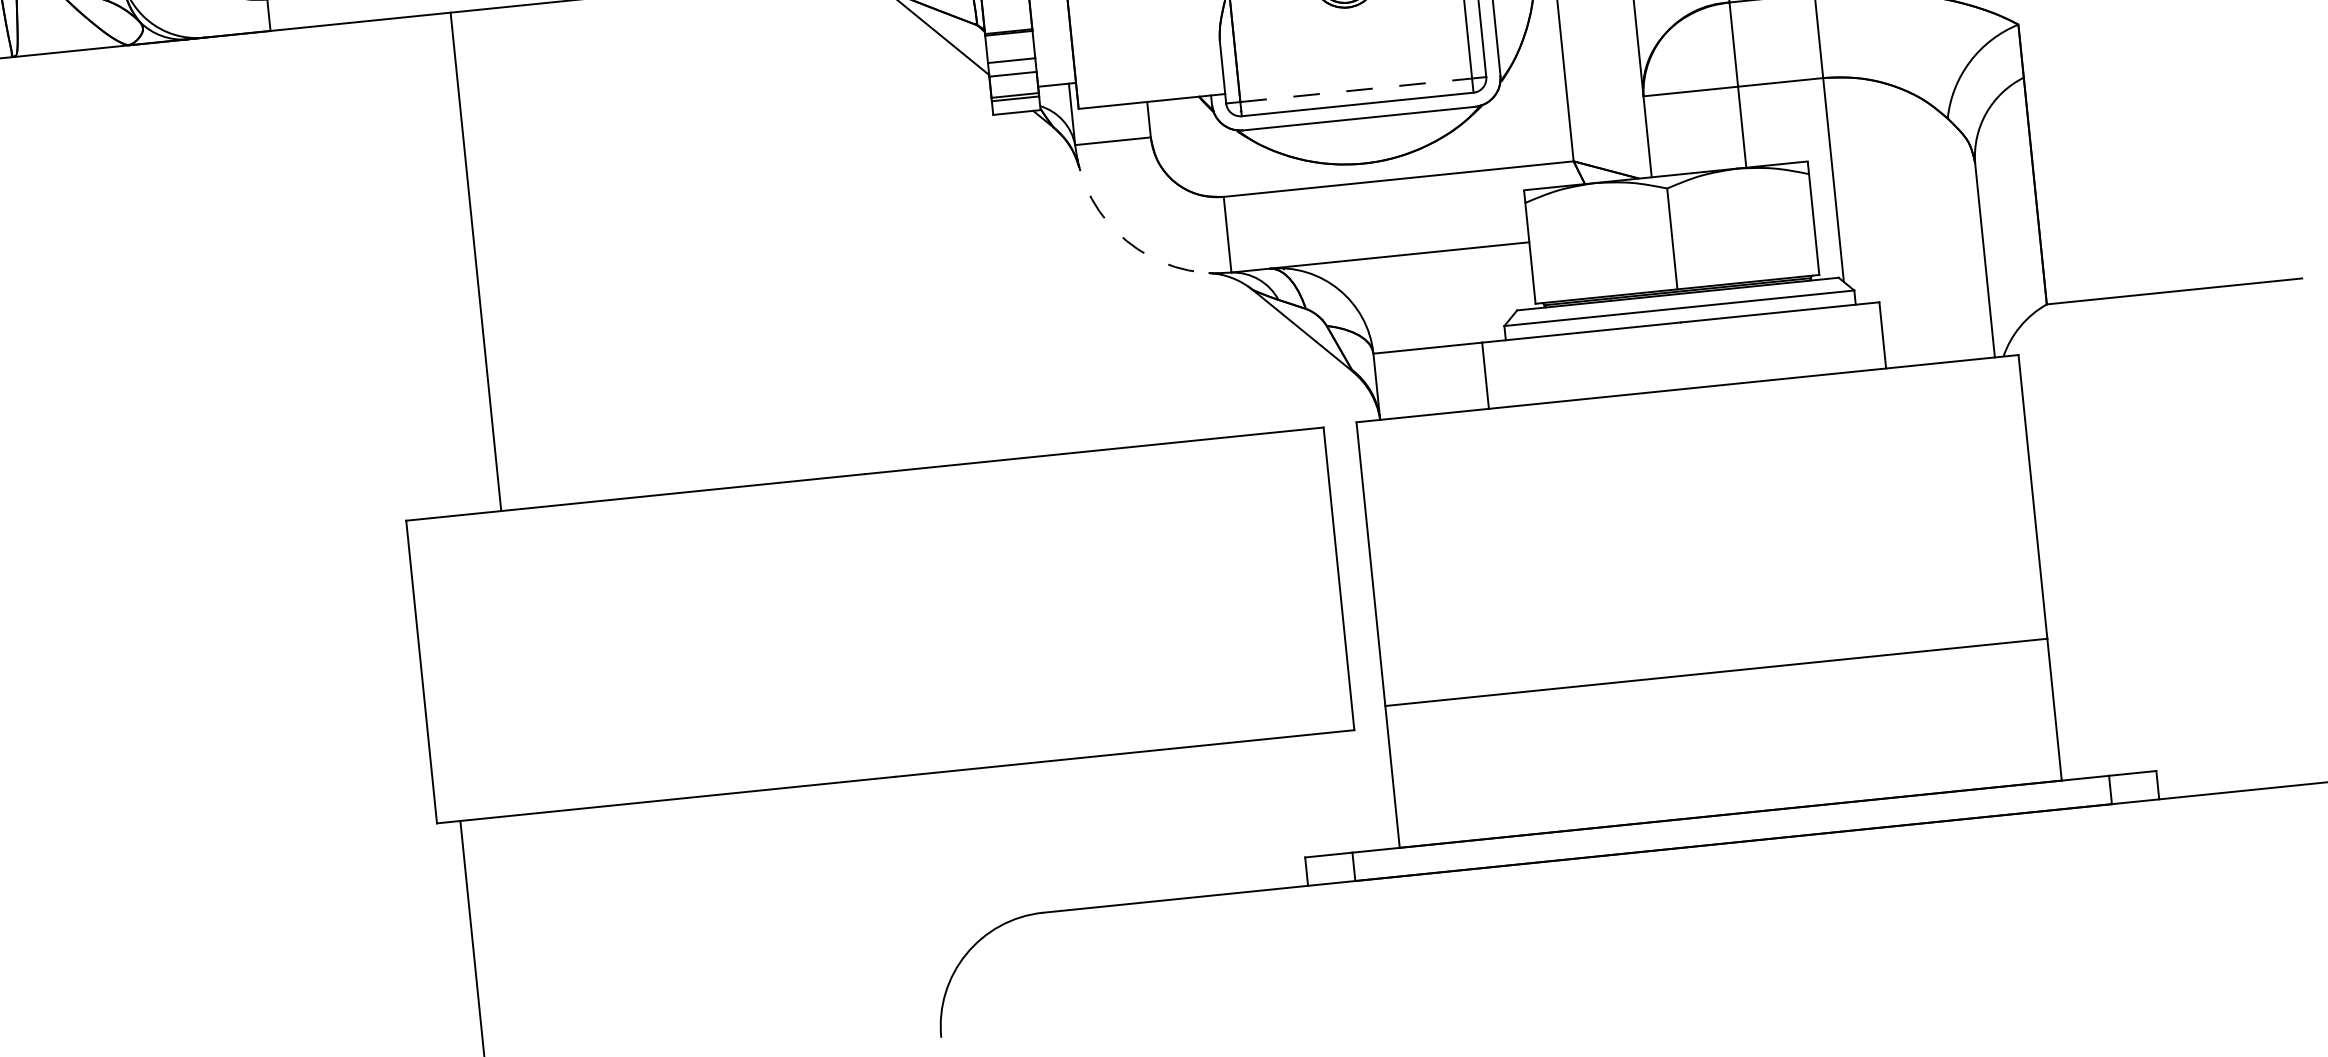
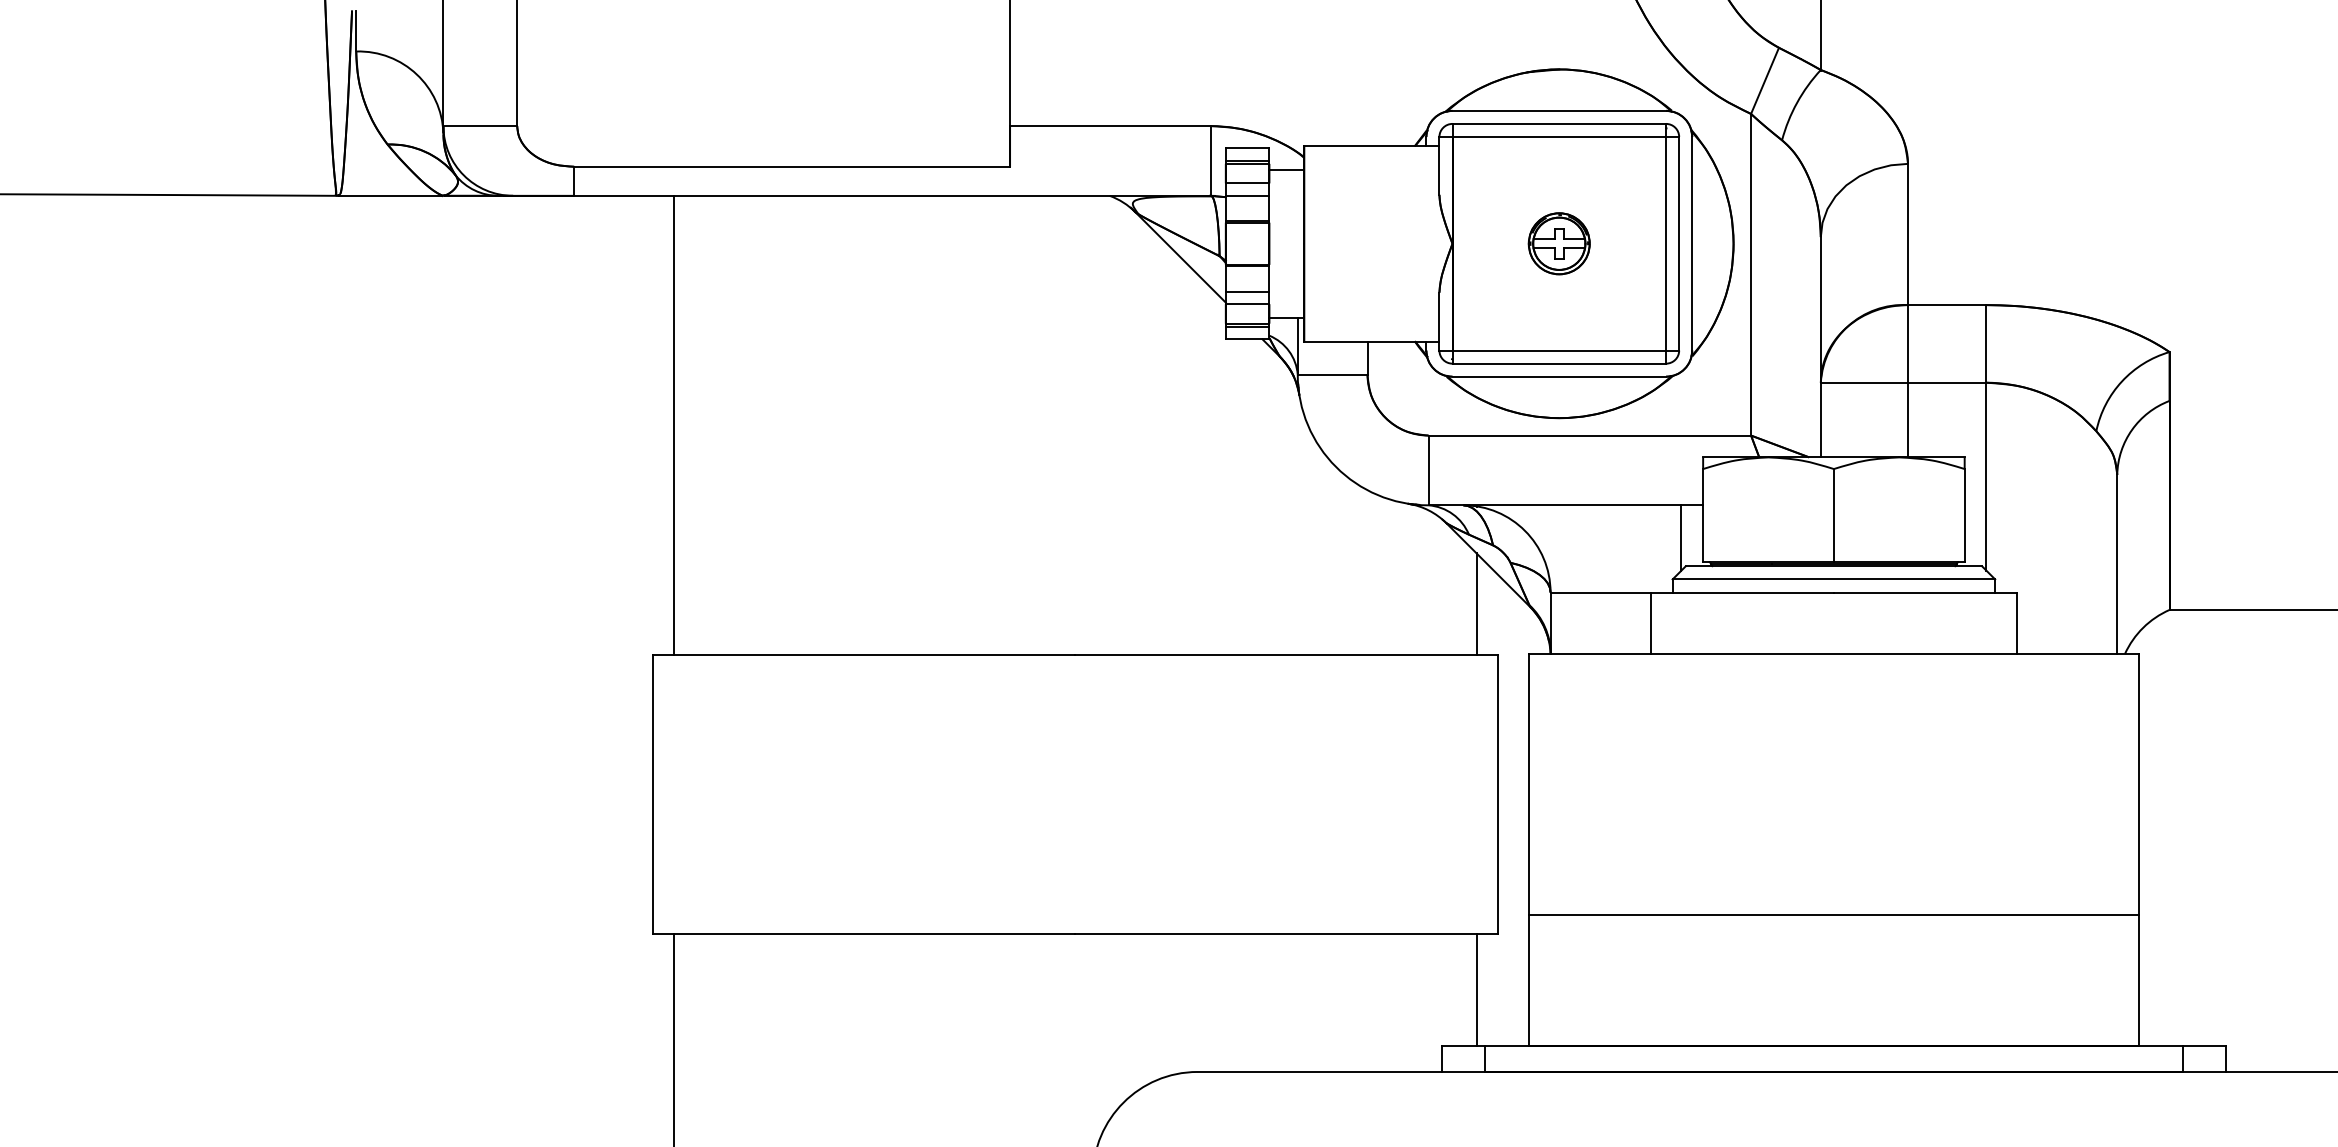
line: (1356, 90) -> (1559, 350), dashed -> solid
arc: (1127, 241) -> (1336, 467), dashed -> solid
line: (476, 261) -> (674, 425), moved
line: (1509, 279) -> (1681, 537), added
line: (1294, 374) -> (1476, 604), added
line: (1336, 792) -> (1476, 989), added

